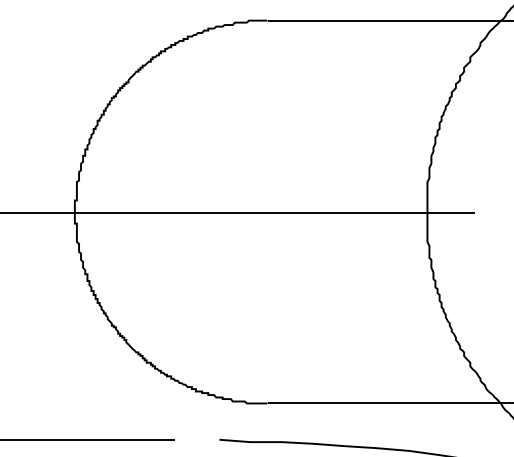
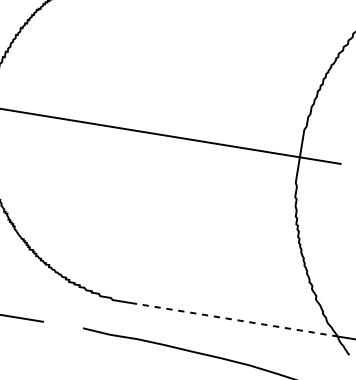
line: (383, 403) -> (233, 319), solid -> dashed

